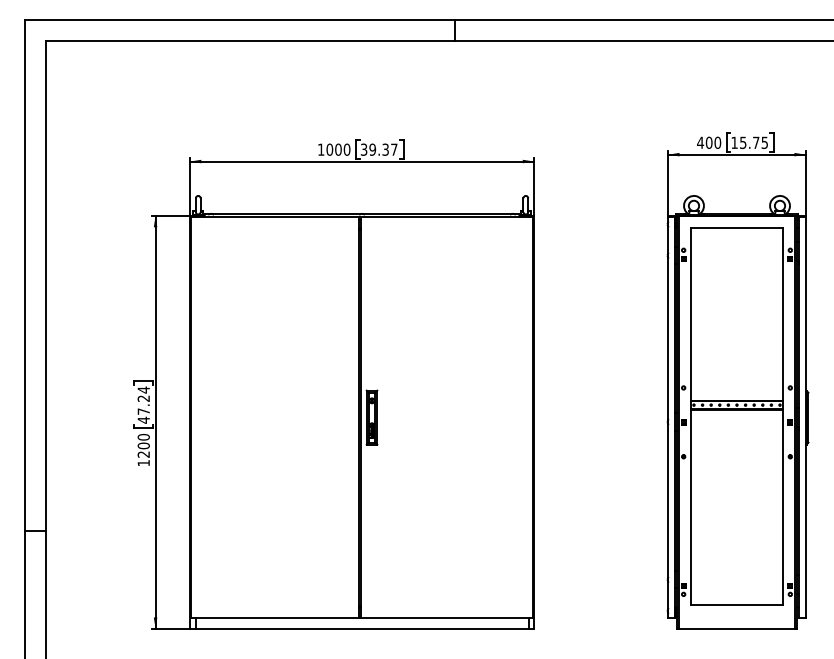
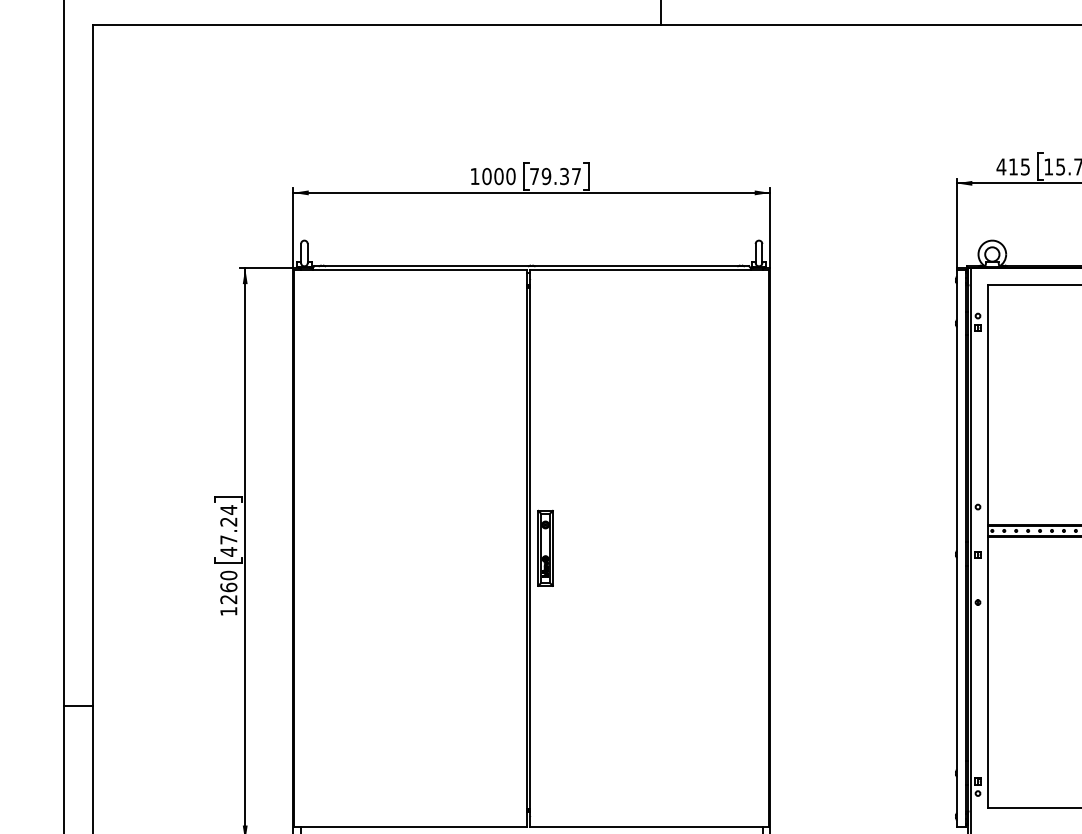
text: (713, 142) -> (1019, 166), 400 -> 415
text: (363, 149) -> (533, 176), 39.37 -> 79.37
text: (143, 445) -> (228, 586), 1200 -> 1260

